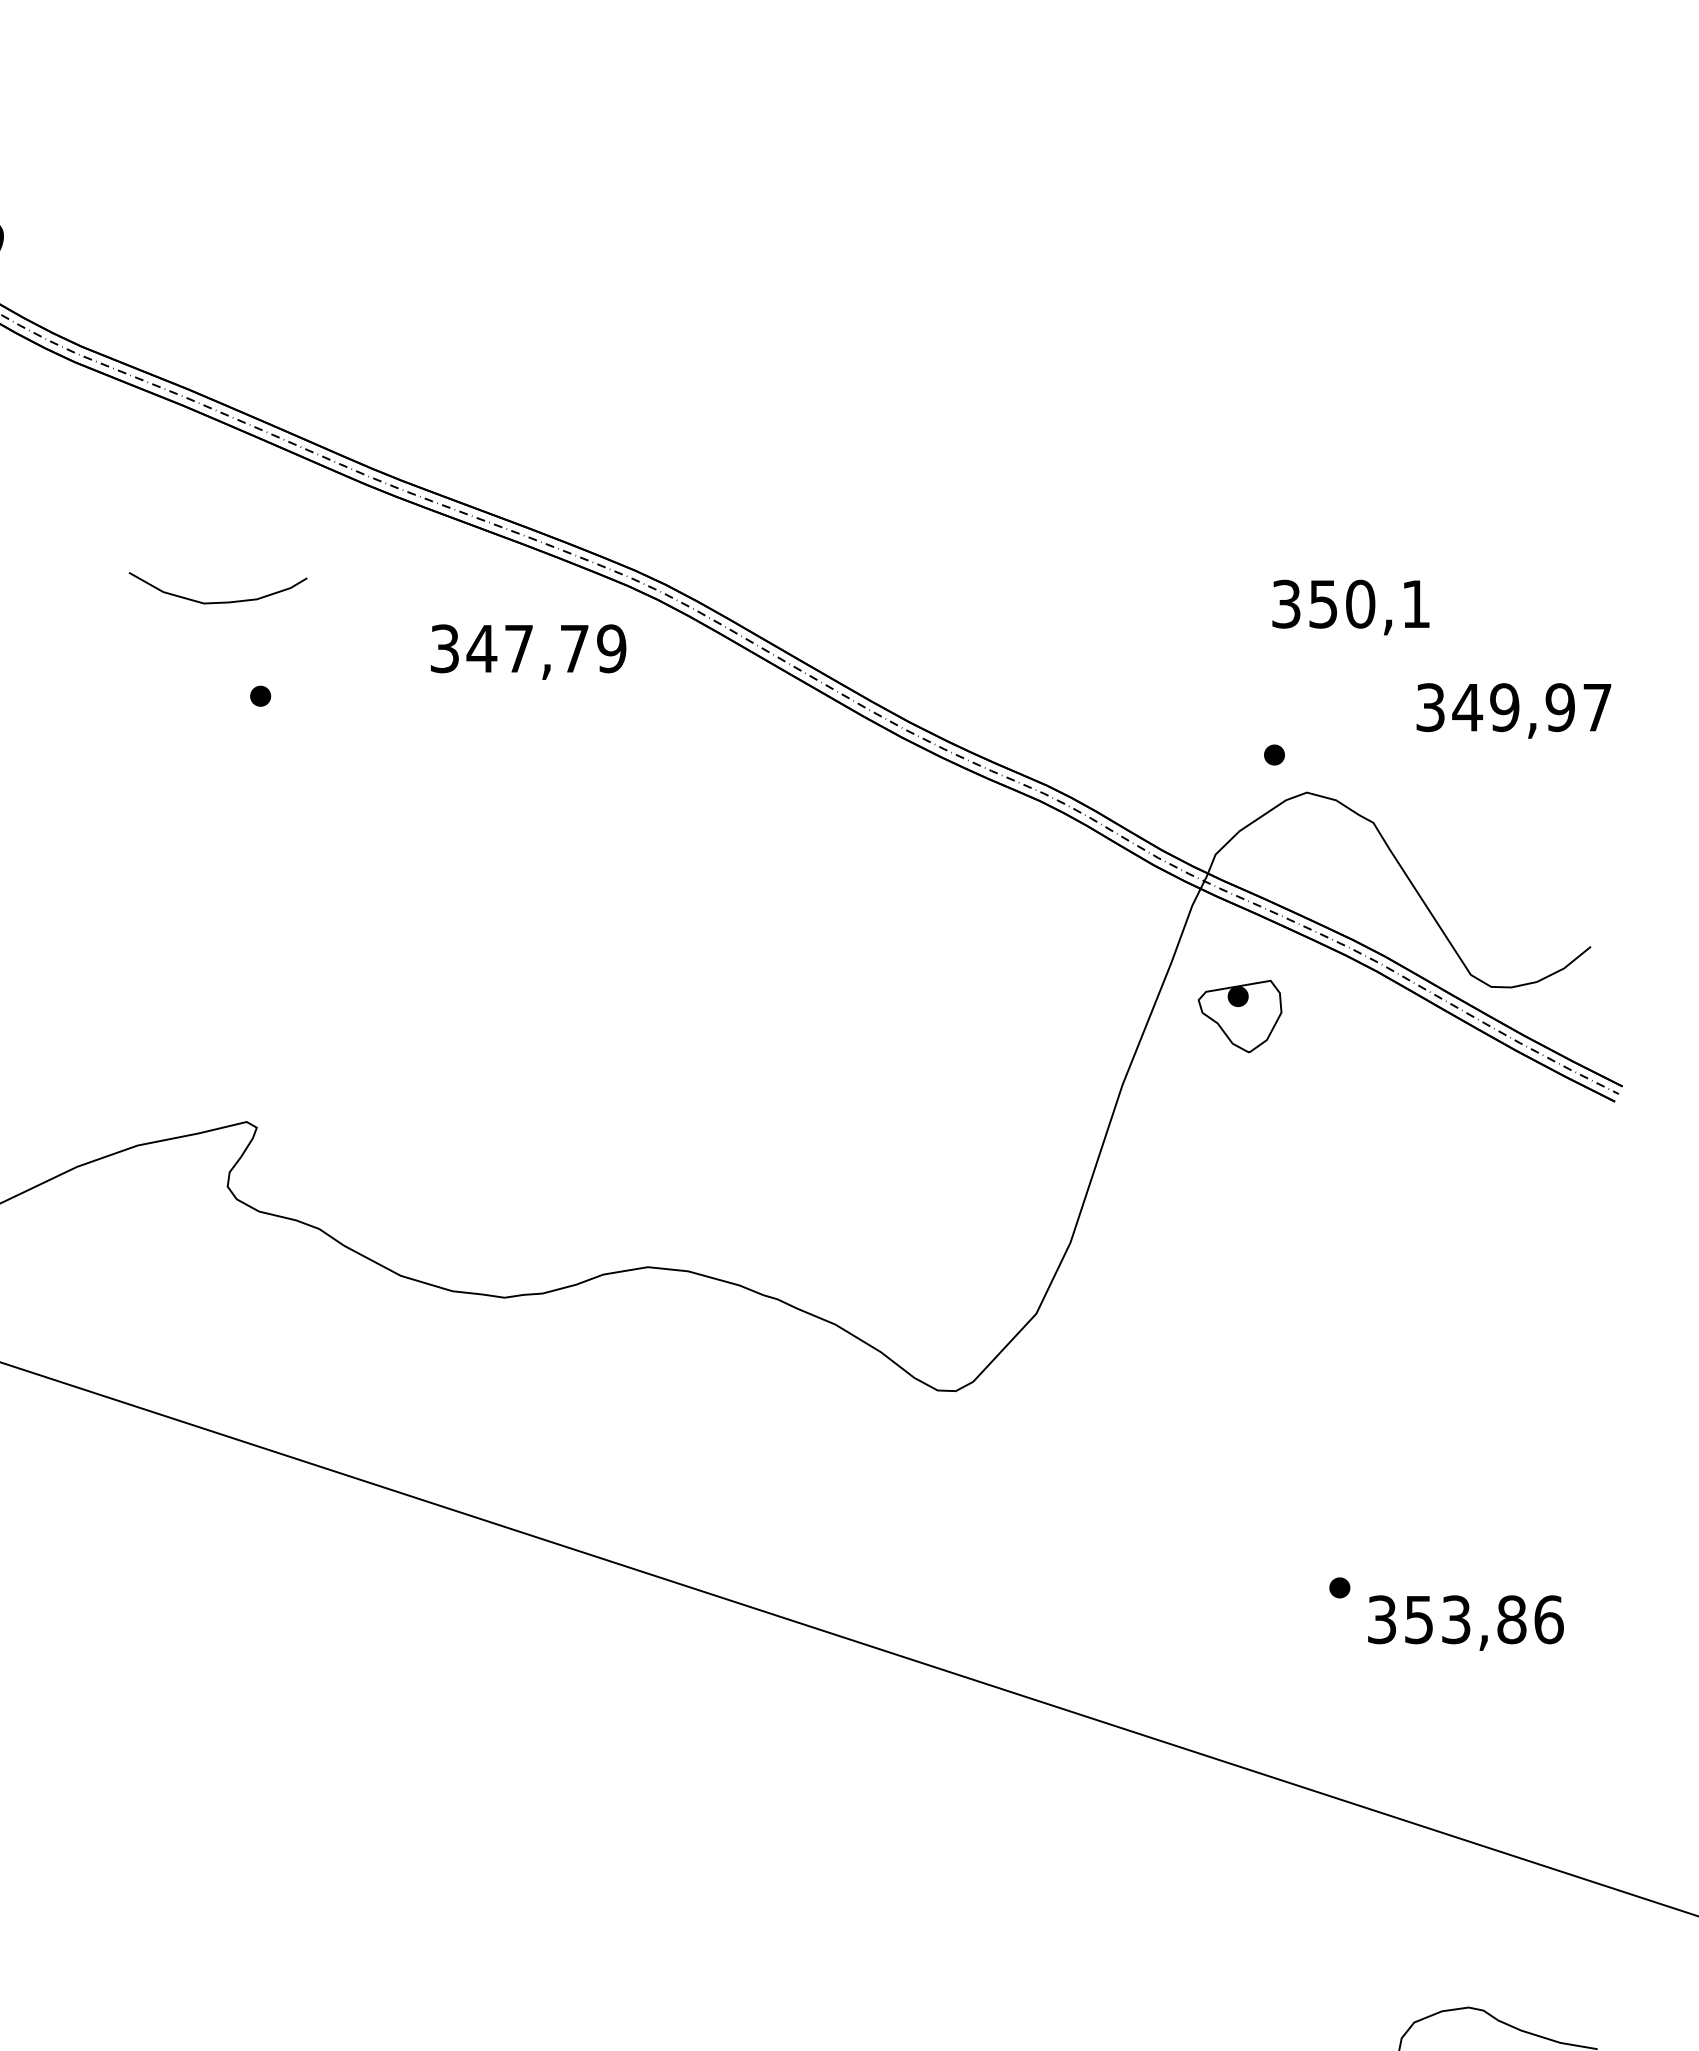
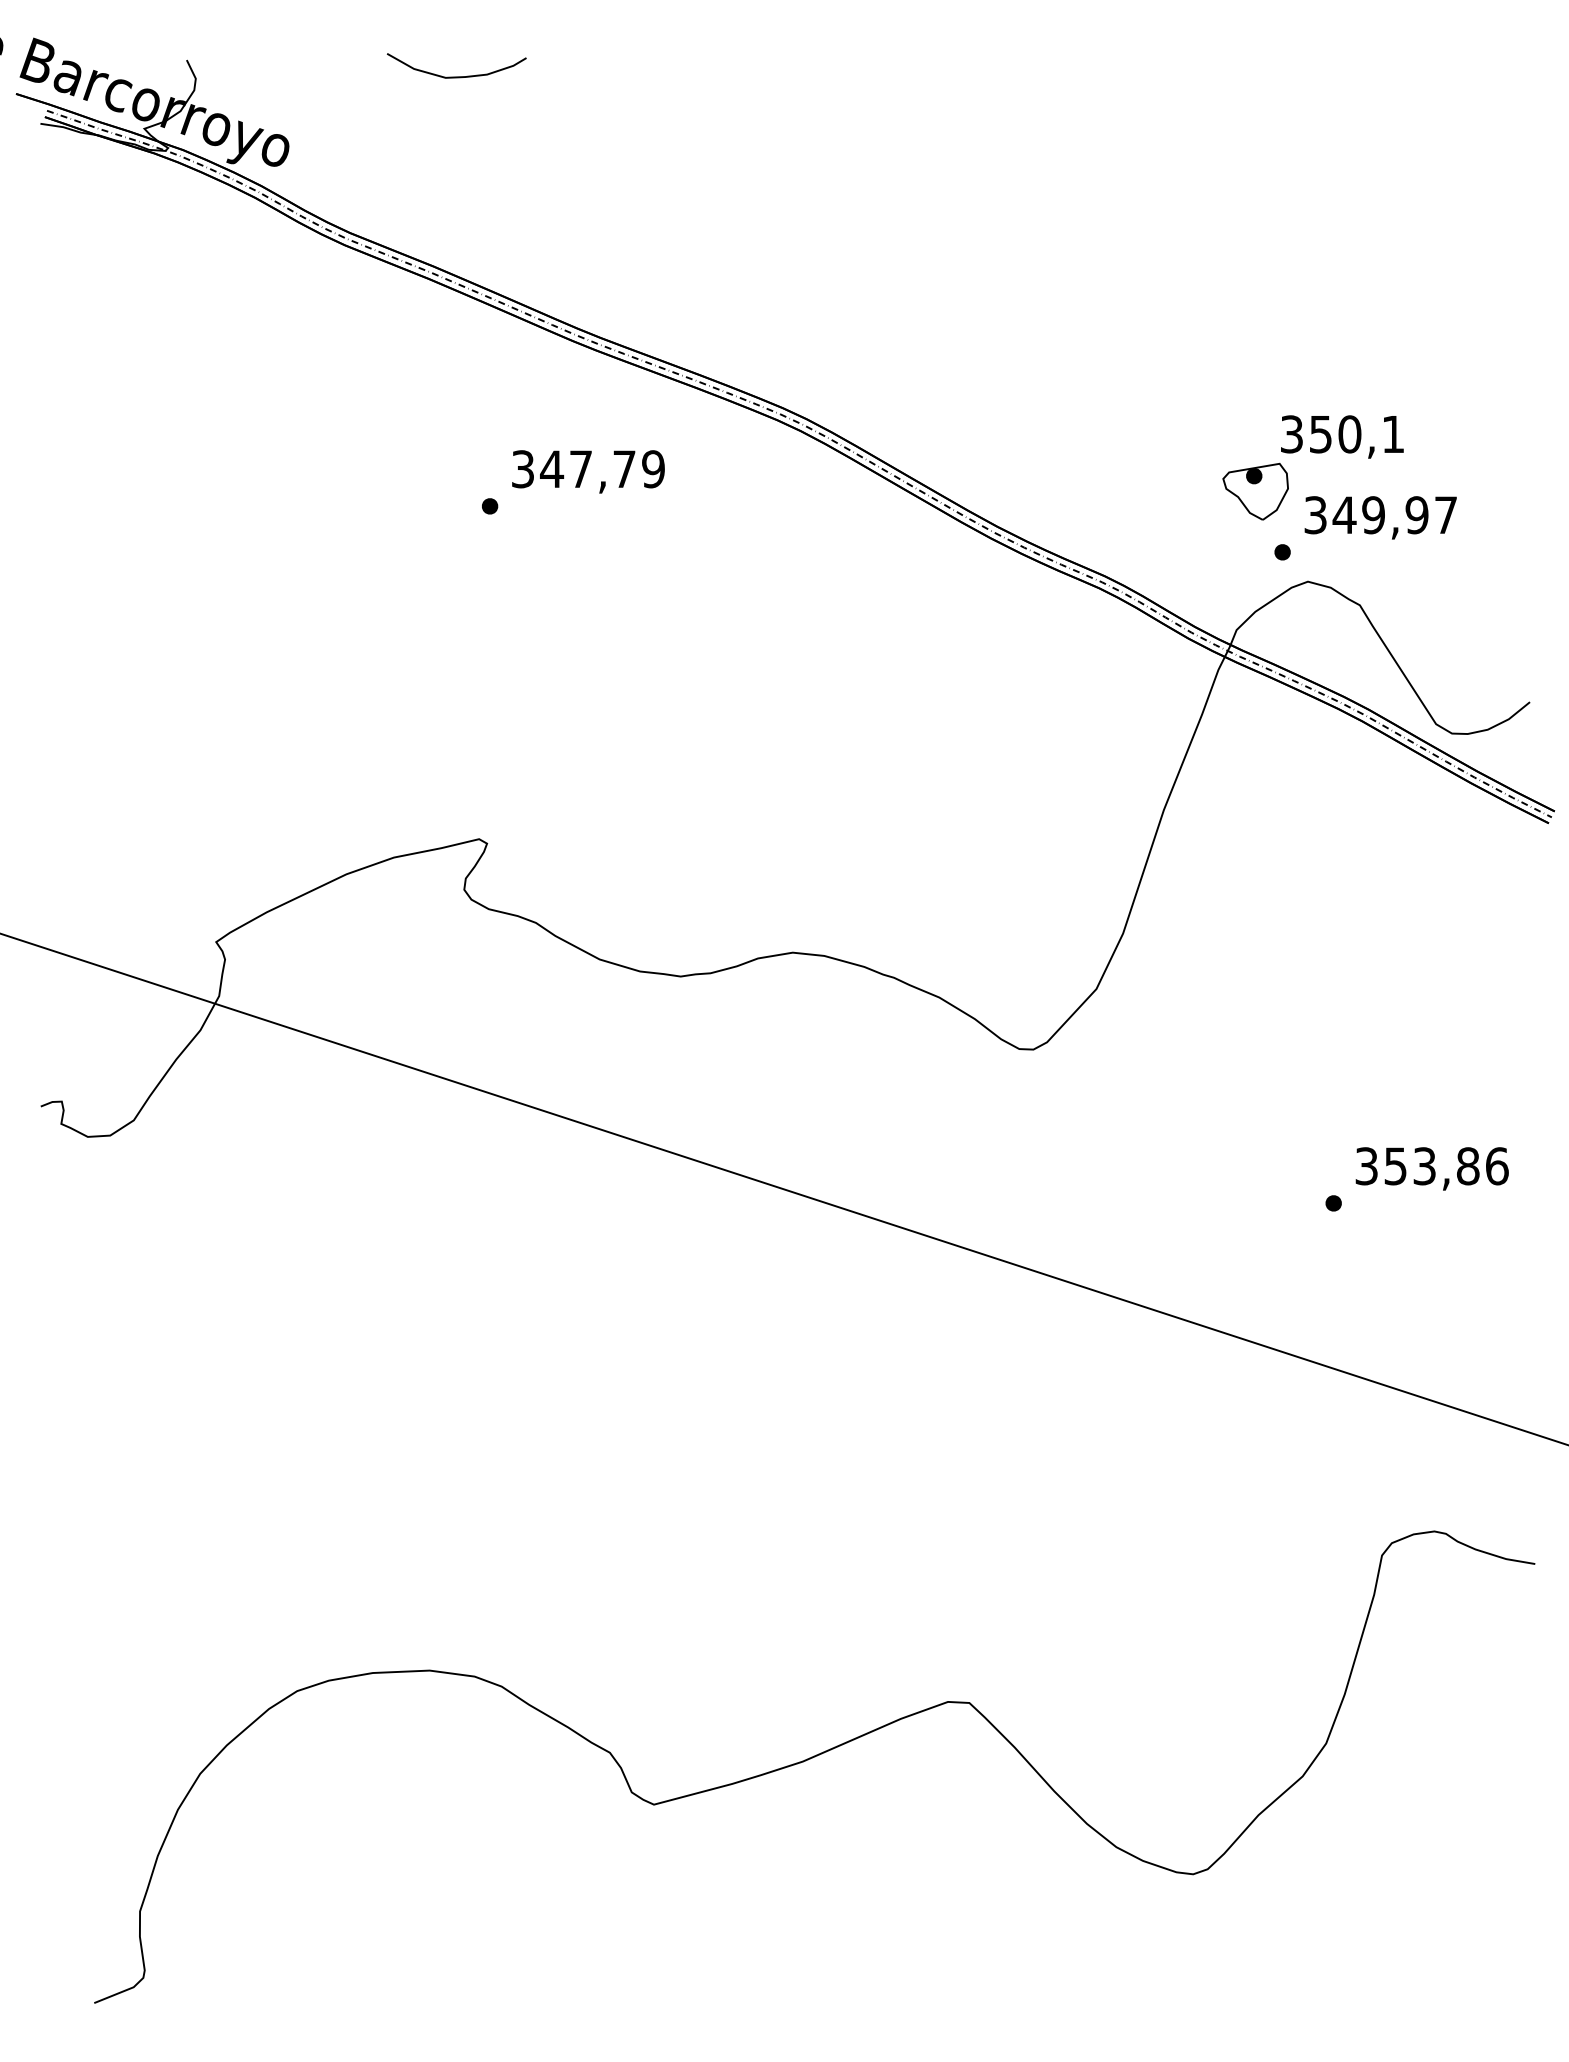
curve: (217, 601) -> (456, 76), moved
text: (528, 651) -> (588, 471), moved
text: (1513, 710) -> (1380, 517), moved
part: (1239, 1016) -> (1255, 491), moved
text: (1464, 1622) -> (1431, 1168), moved

